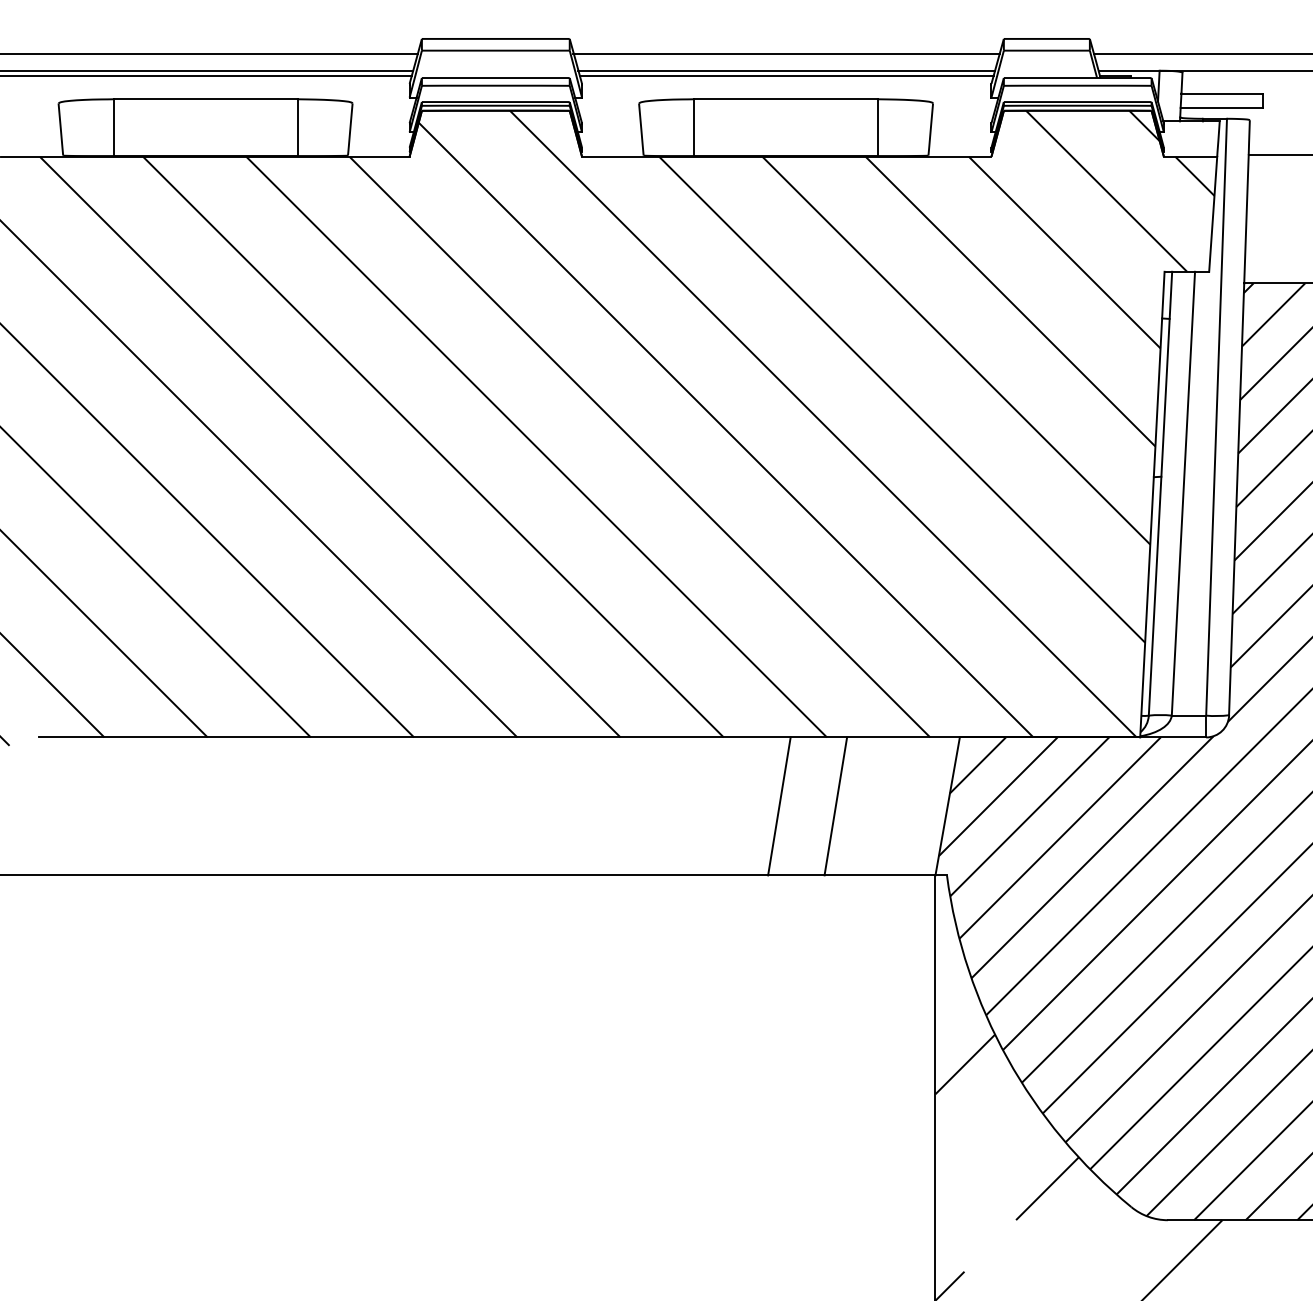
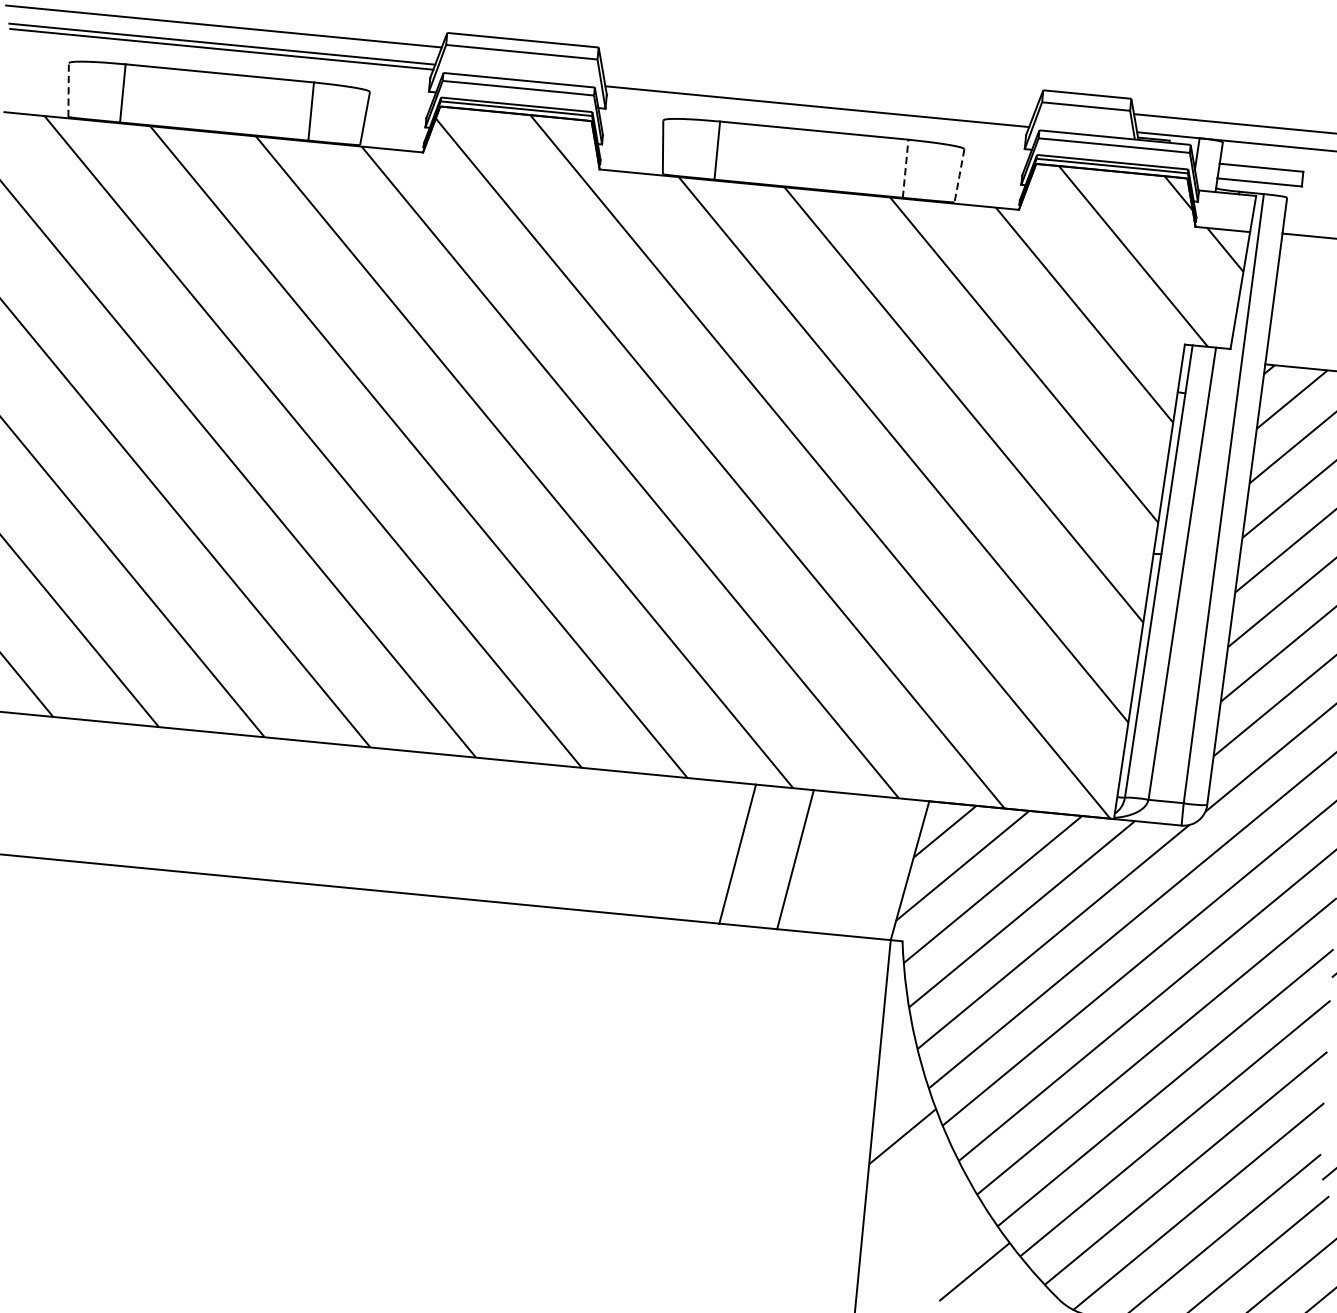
line: (785, 53) -> (818, 83), removed
line: (786, 70) -> (817, 101), removed
line: (878, 127) -> (906, 168), solid -> dashed
line: (60, 129) -> (68, 90), solid -> dashed
line: (930, 129) -> (959, 175), solid -> dashed

